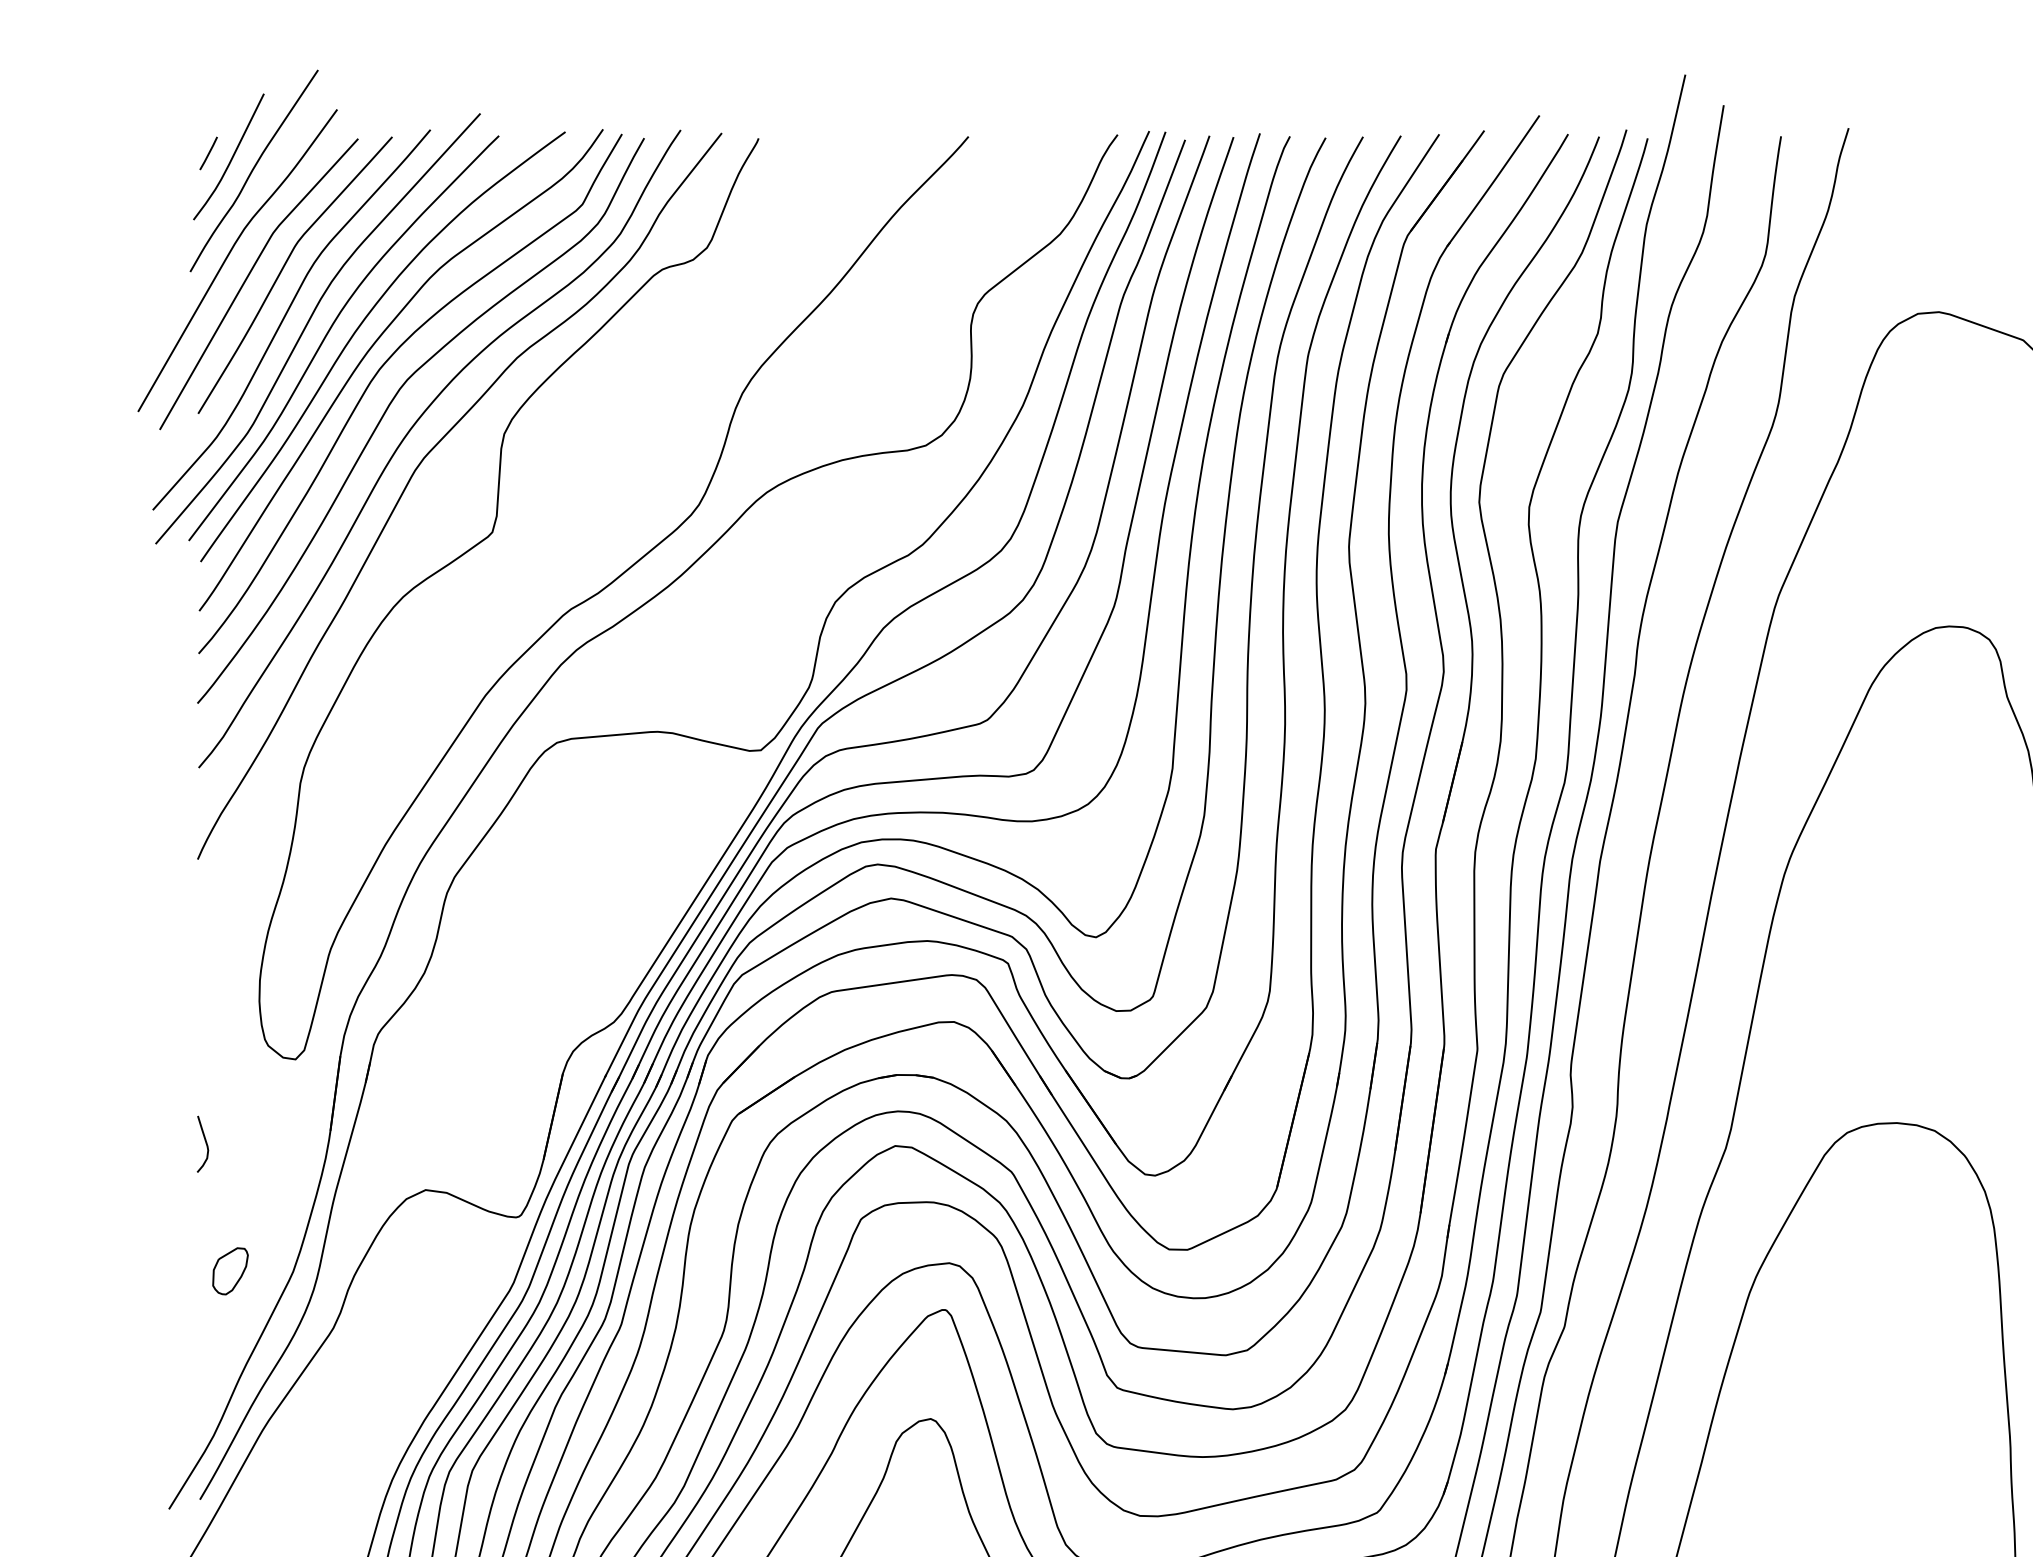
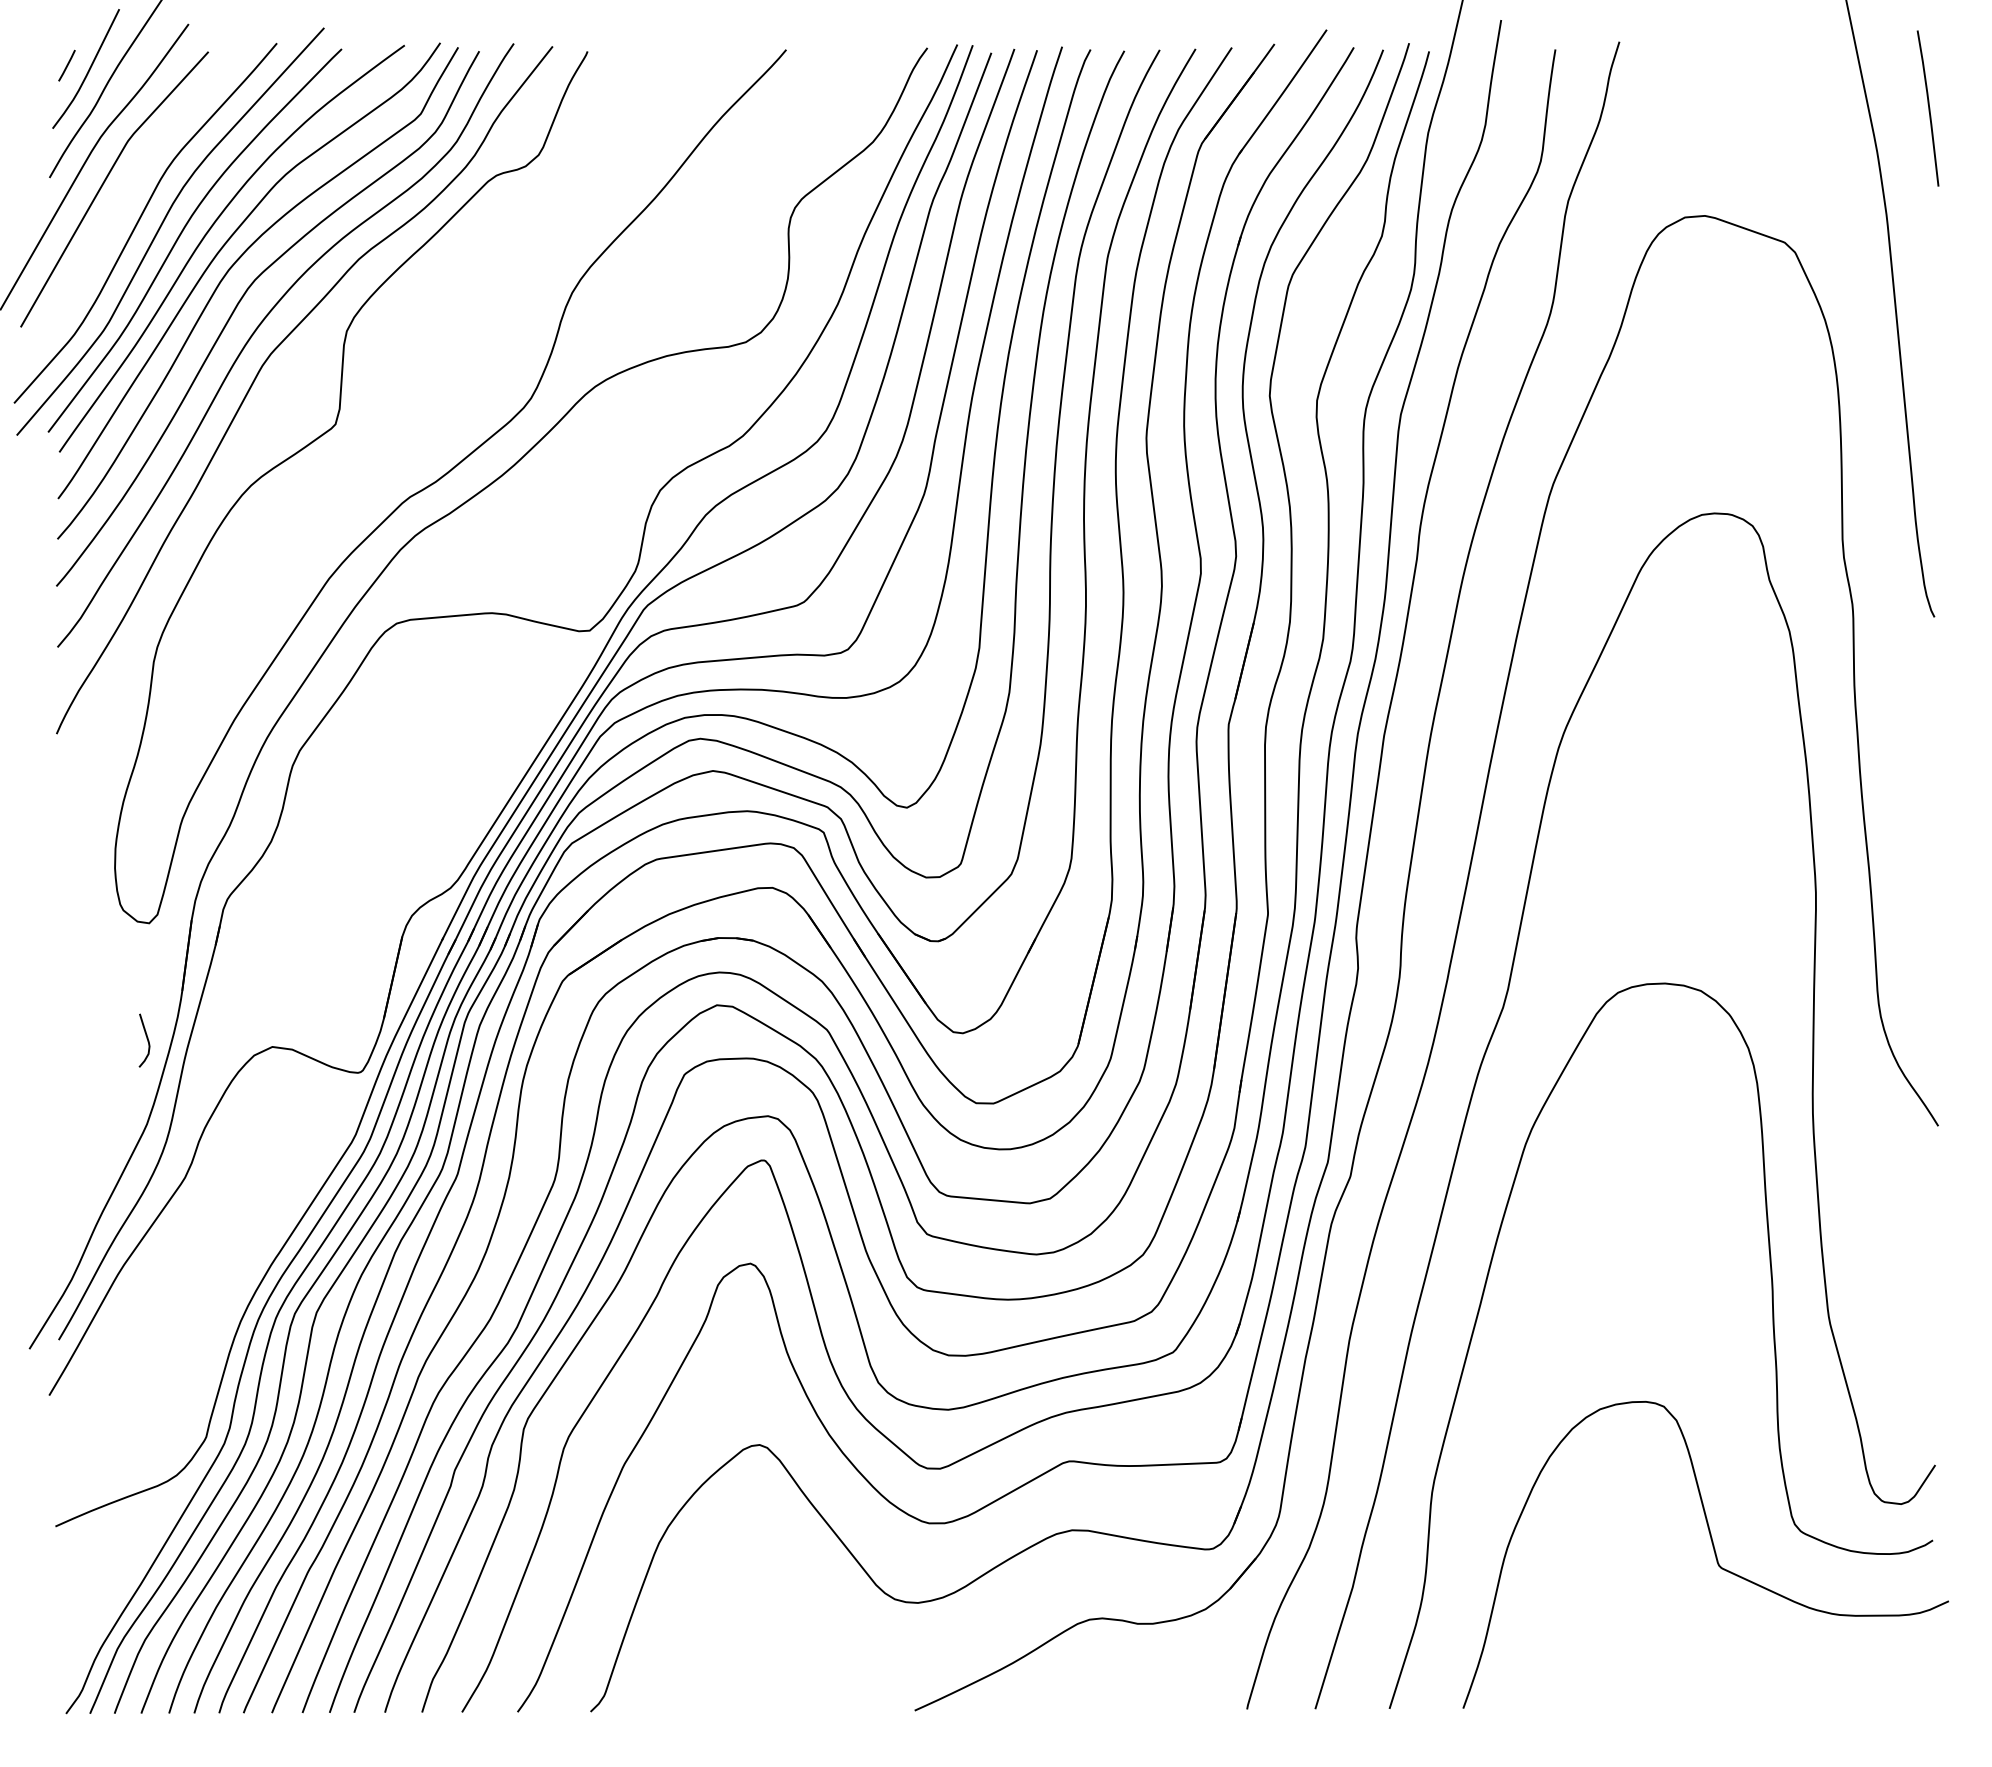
curve: (284, 268) -> (138, 174), removed
curve: (204, 1142) -> (146, 1038), moved
part: (230, 1270) -> (87, 1123), removed

